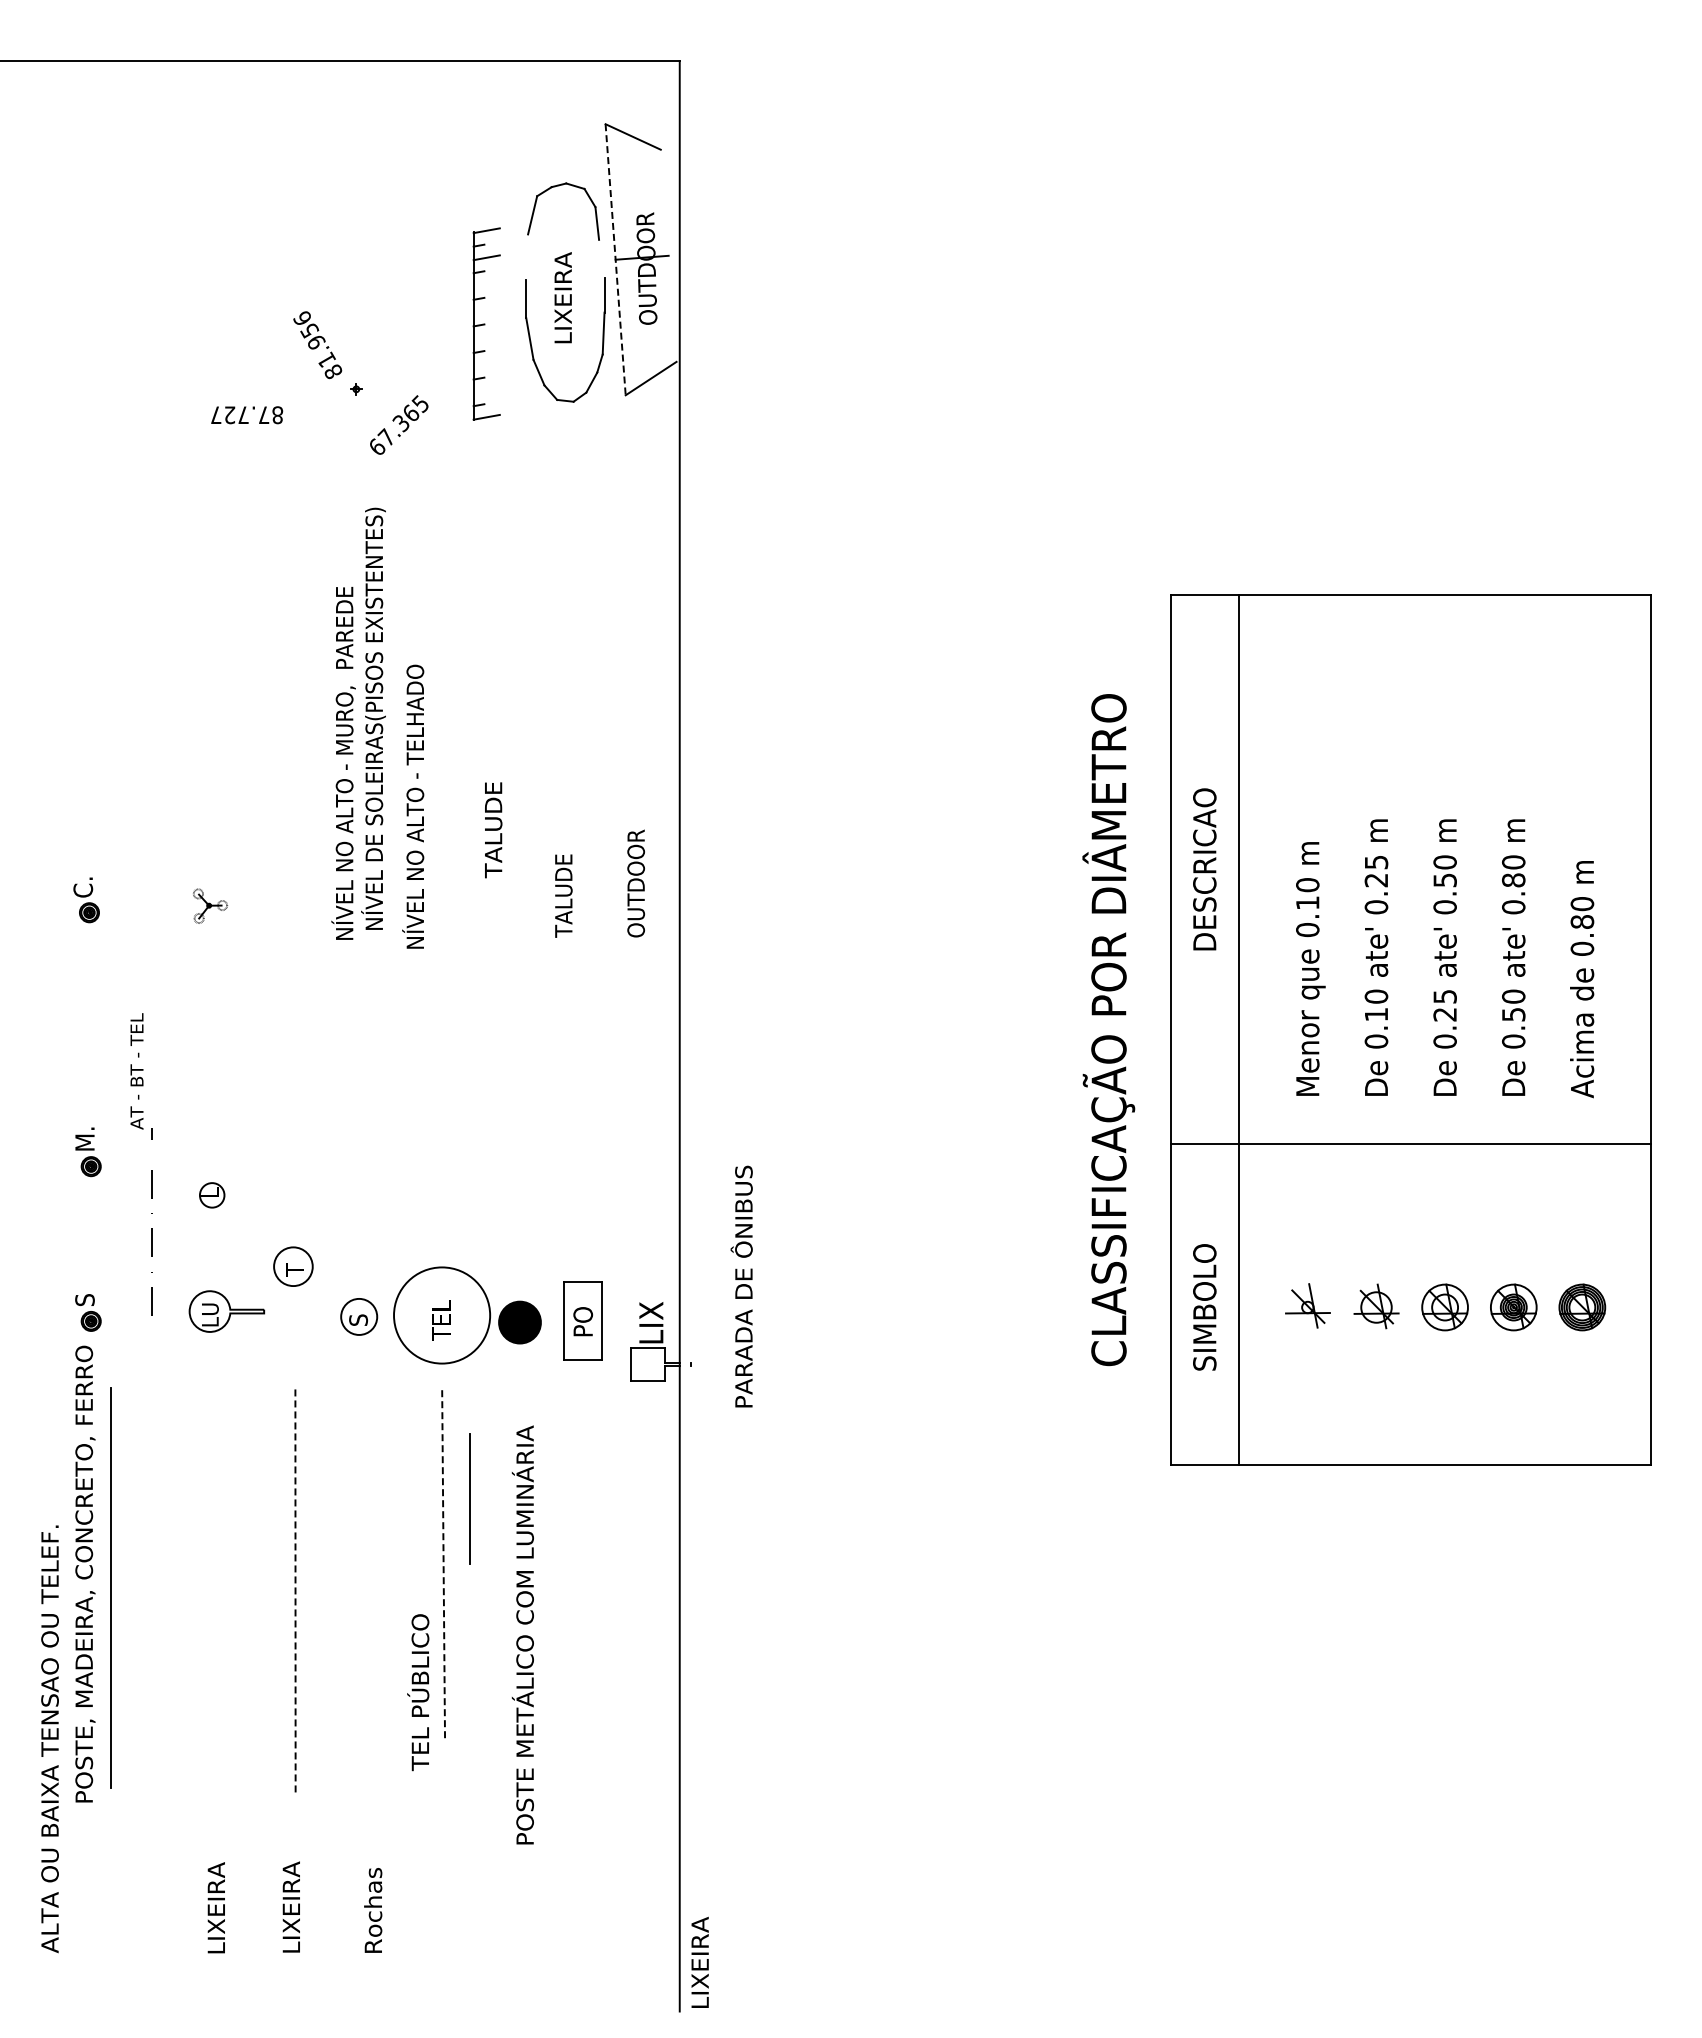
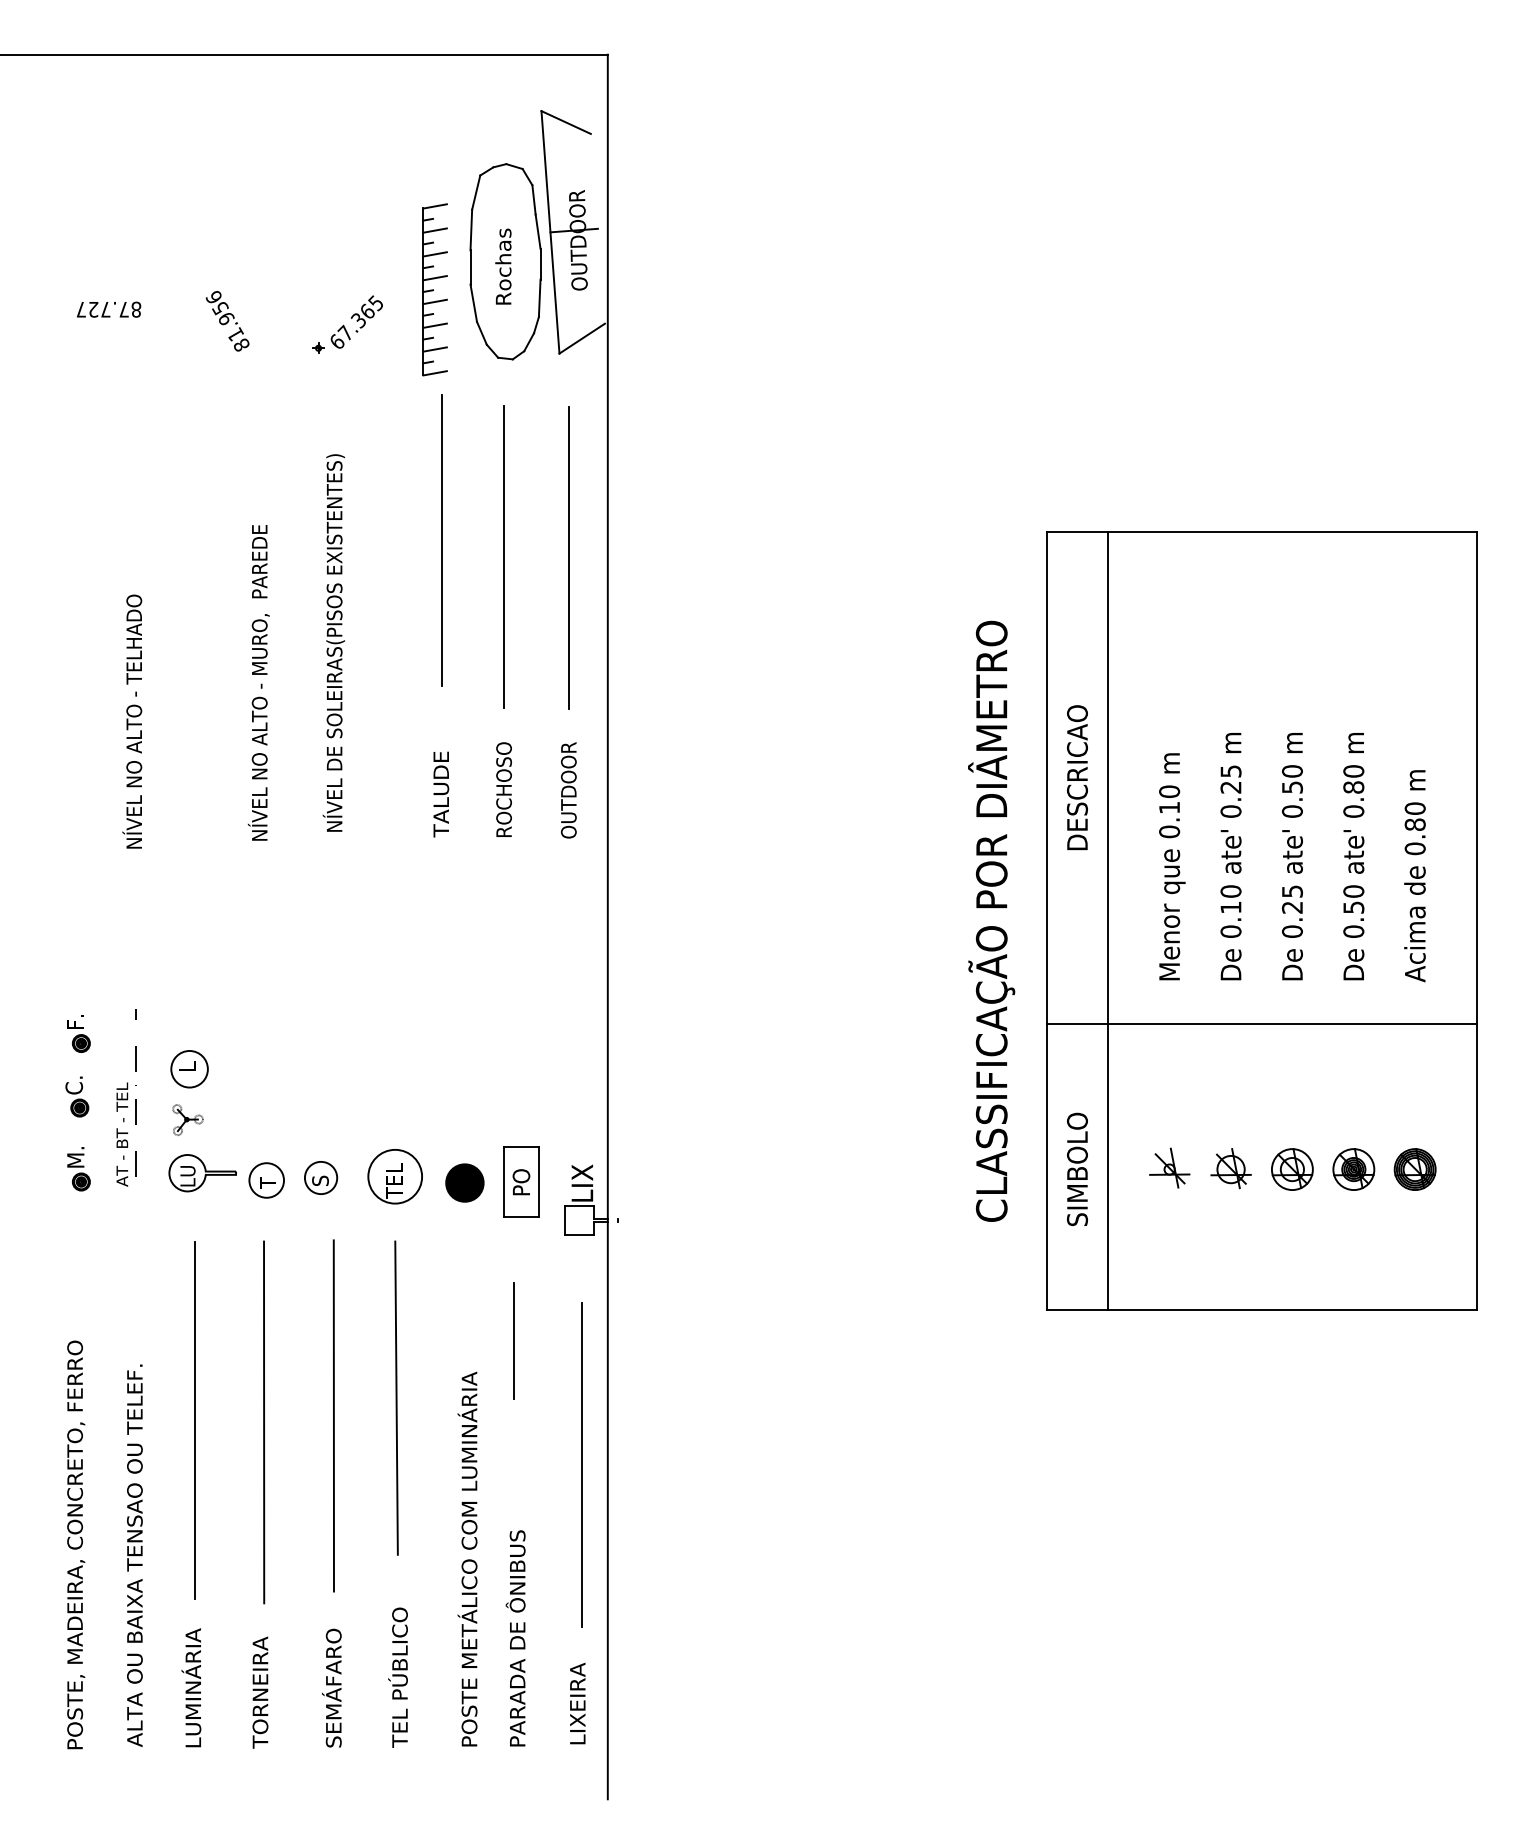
line: (527, 256) -> (471, 229), added
line: (601, 258) -> (537, 231), added
line: (615, 259) -> (550, 232), dashed -> solid
line: (486, 283) -> (434, 253), added
text: (562, 297) -> (502, 266), LIXEIRA -> Rochas
line: (486, 310) -> (434, 277), added
line: (486, 337) -> (434, 301), added
text: (317, 345) -> (227, 321), moved
line: (486, 363) -> (434, 325), added
line: (486, 390) -> (434, 349), added
text: (247, 415) -> (109, 309), moved
text: (399, 424) -> (357, 321), moved
line: (494, 604) -> (442, 540), added
line: (564, 622) -> (504, 556), added
line: (636, 623) -> (569, 557), added
text: (343, 763) -> (258, 682), moved
text: (413, 806) -> (132, 721), moved
text: (493, 830) -> (441, 794), moved
text: (563, 883) -> (503, 790), TALUDE -> ROCHOSO
part: (86, 900) -> (77, 1097), moved
part: (210, 905) -> (188, 1119), moved
text: (136, 1071) -> (121, 1134), moved
text: (84, 1138) -> (75, 1018), M. -> F.
circle: (211, 1194) -> (188, 1068), size x1.67
part: (293, 1266) -> (266, 1180), moved
text: (741, 1286) -> (515, 1638), moved
text: (84, 1294) -> (75, 1157), S -> M.
circle: (442, 1315) -> (395, 1176), size x0.62
line: (469, 1498) -> (513, 1340), moved
line: (443, 1562) -> (396, 1397), dashed -> solid
text: (85, 1573) -> (76, 1544), moved
line: (373, 1582) -> (333, 1415), added
line: (110, 1587) -> (195, 1420), moved
line: (295, 1589) -> (264, 1421), dashed -> solid
text: (522, 1634) -> (467, 1558), moved
line: (650, 1637) -> (581, 1464), added
text: (418, 1692) -> (398, 1677), moved
text: (49, 1739) -> (134, 1555), moved
text: (214, 1879) -> (191, 1681), LIXEIRA -> LUMINÁRIA
text: (371, 1886) -> (332, 1687), Rochas -> SEMÁFARO
text: (291, 1891) -> (260, 1691), LIXEIRA -> TORNEIRA
text: (699, 1961) -> (577, 1702), moved

